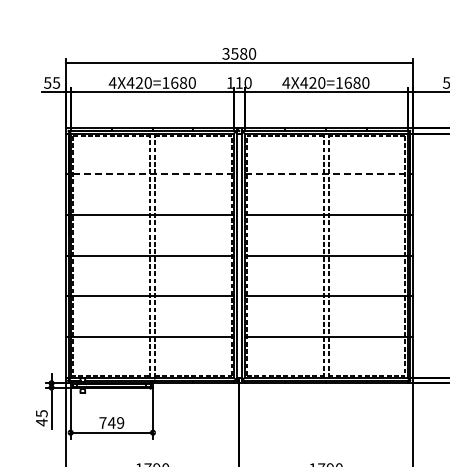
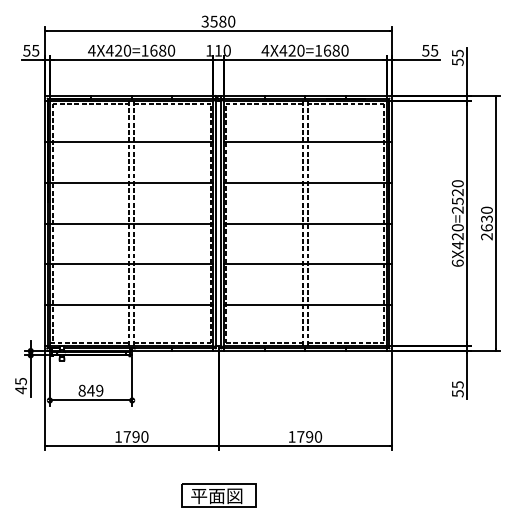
line: (152, 174) -> (131, 142), dashed -> solid
line: (326, 174) -> (305, 142), dashed -> solid
text: (102, 422) -> (81, 390), 749 -> 849

